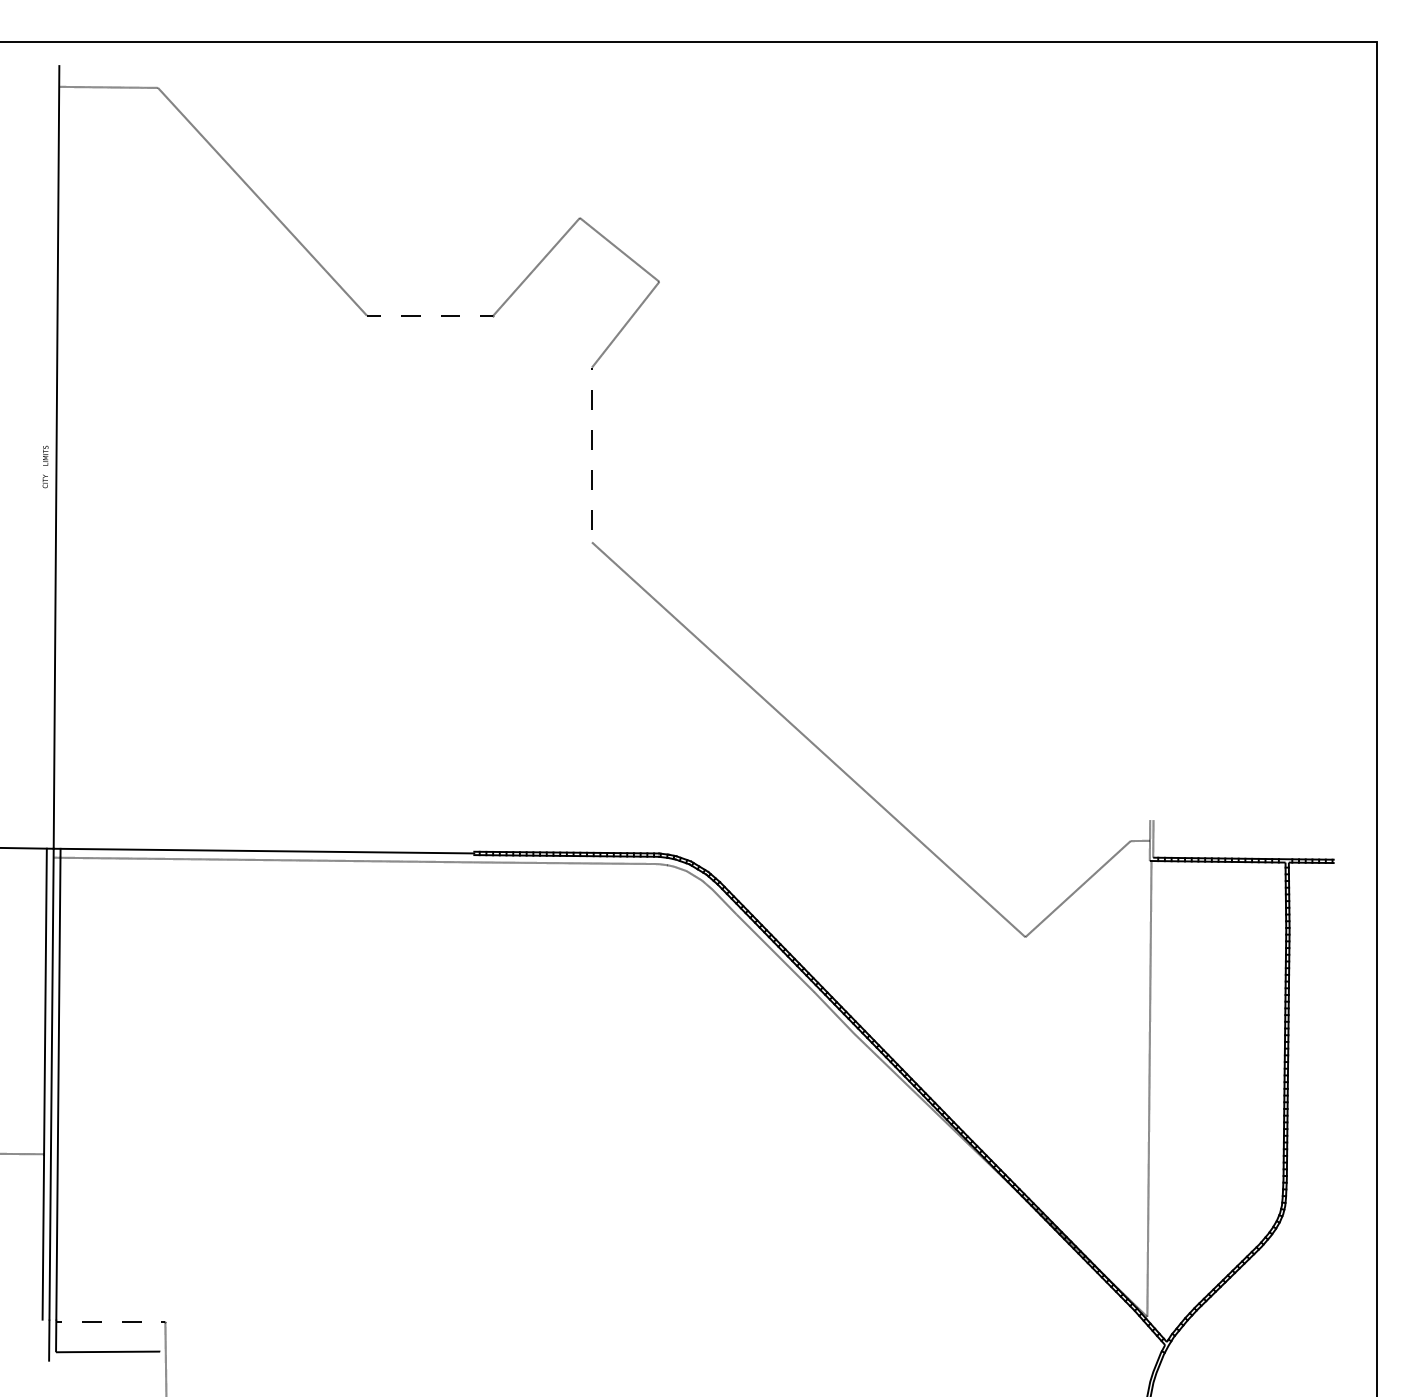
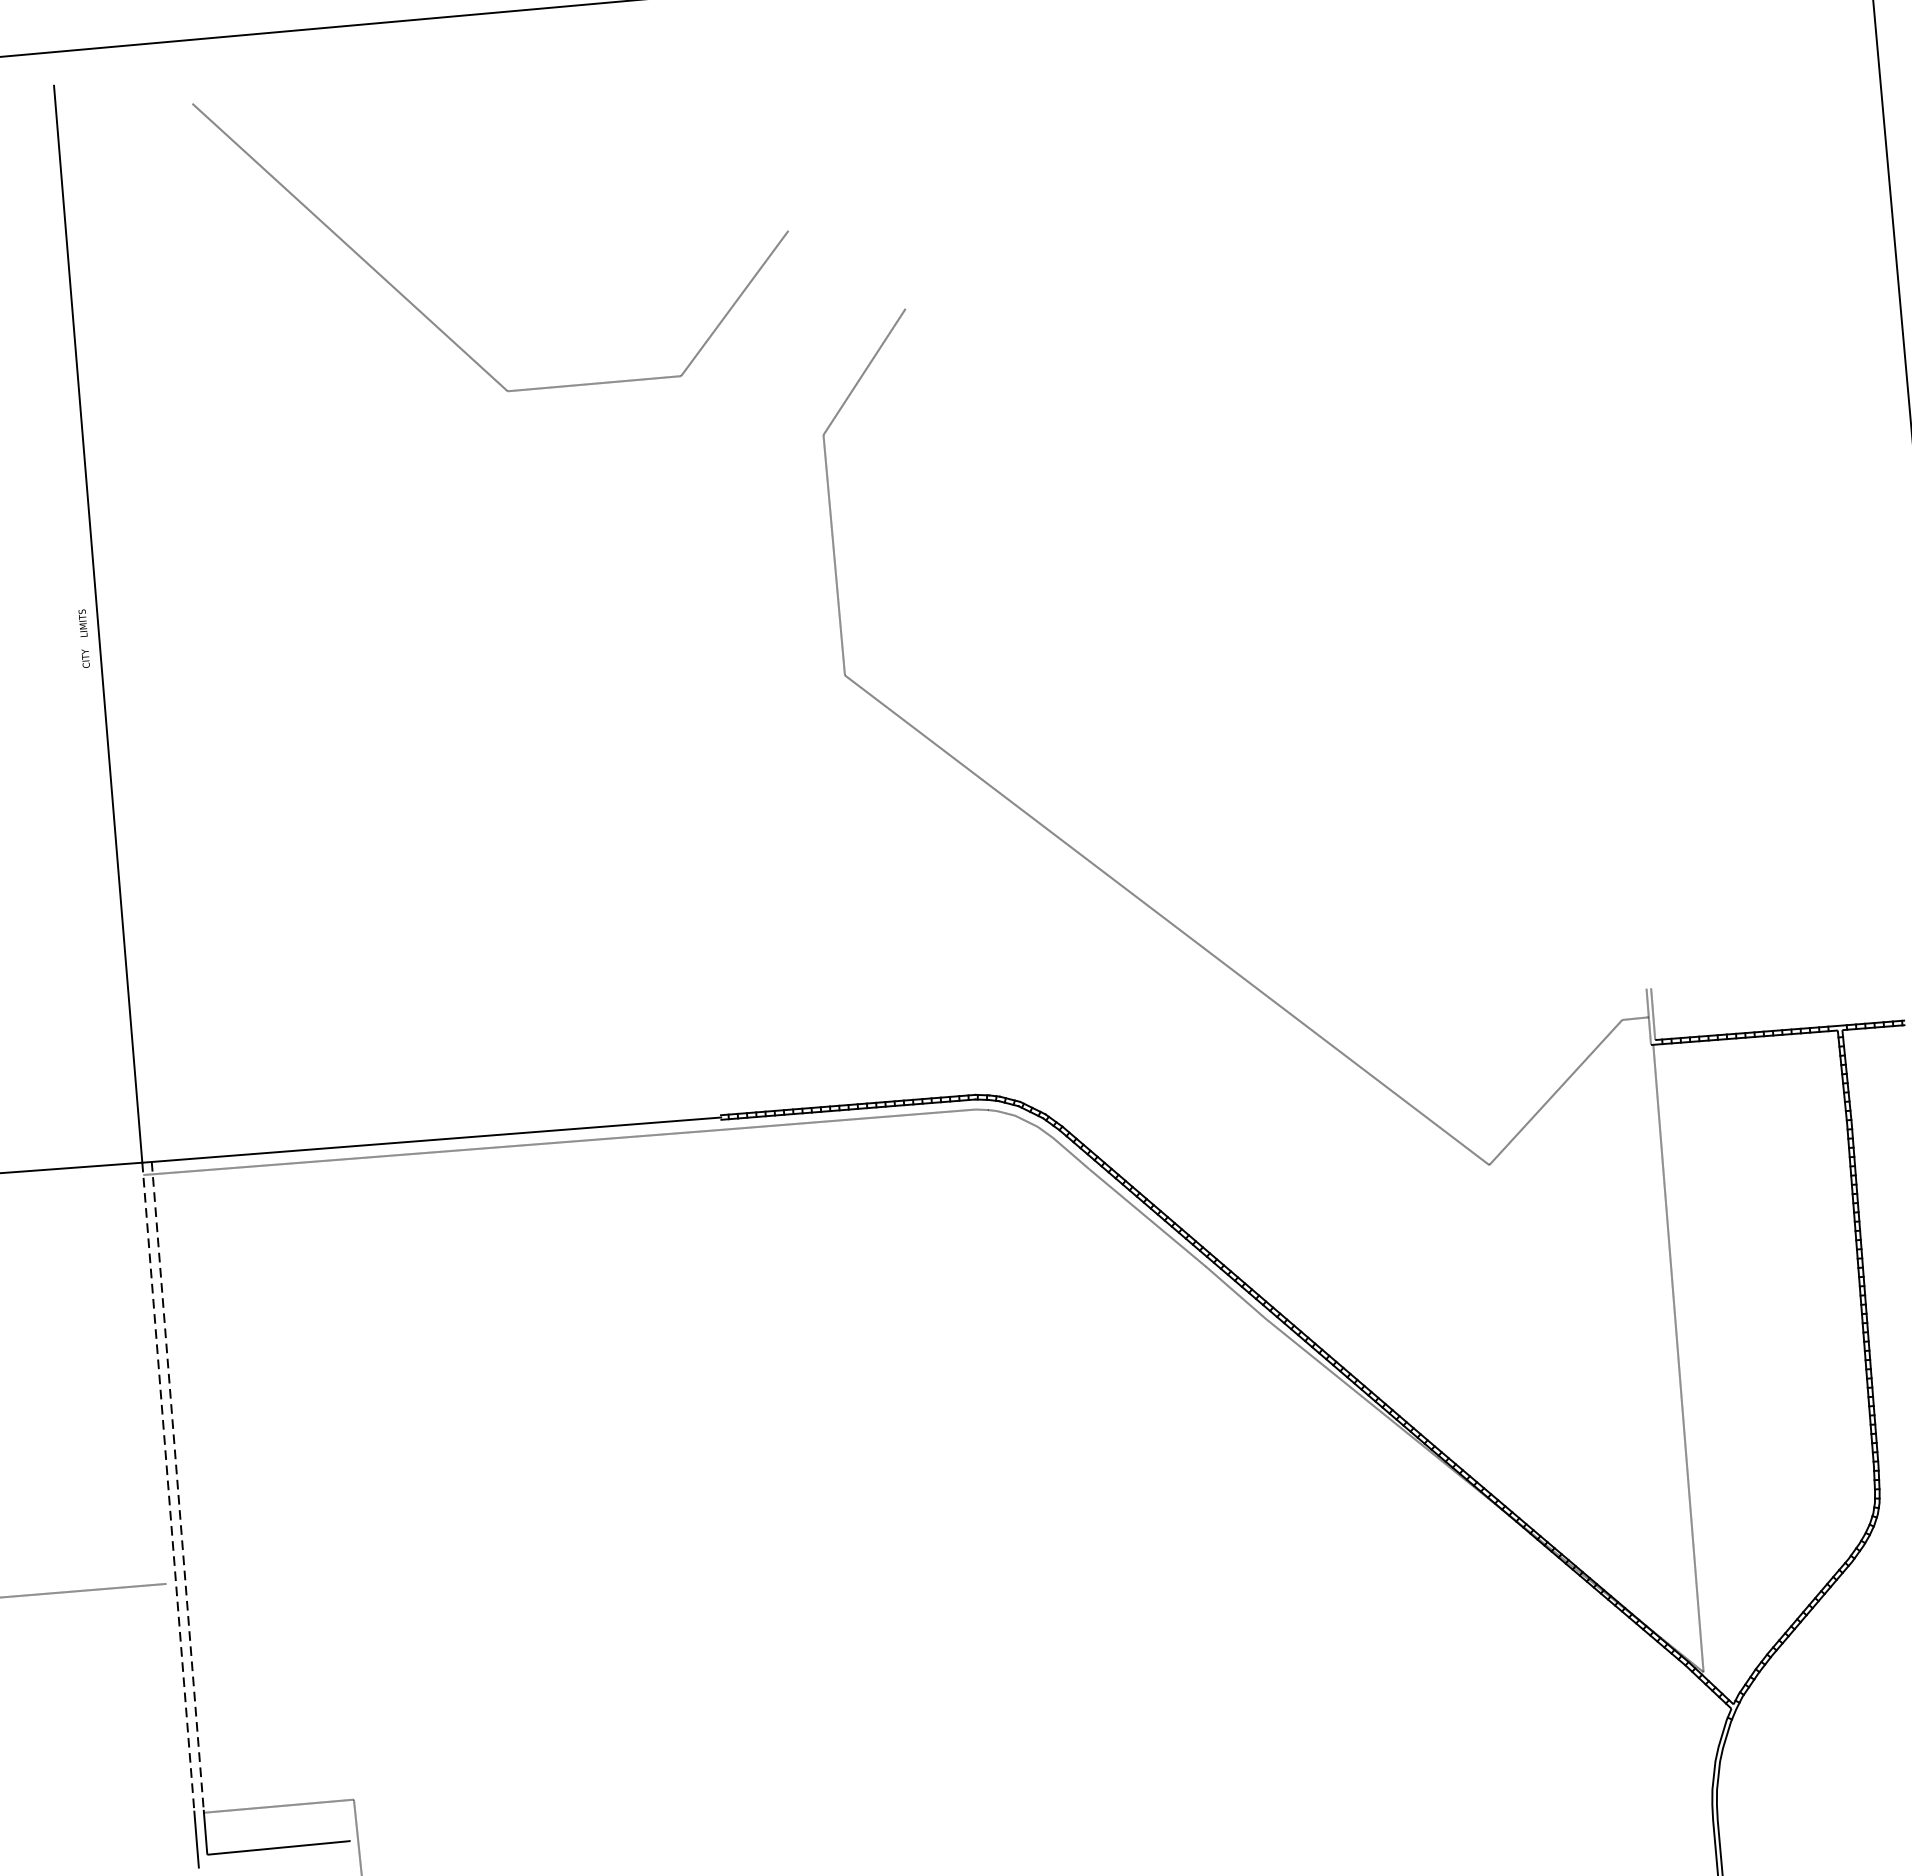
line: (108, 86) -> (124, 107), removed
line: (619, 249) -> (846, 269), removed
line: (44, 1083) -> (158, 1486), removed
line: (51, 1084) -> (168, 1487), solid -> dashed
line: (58, 1084) -> (177, 1486), solid -> dashed

